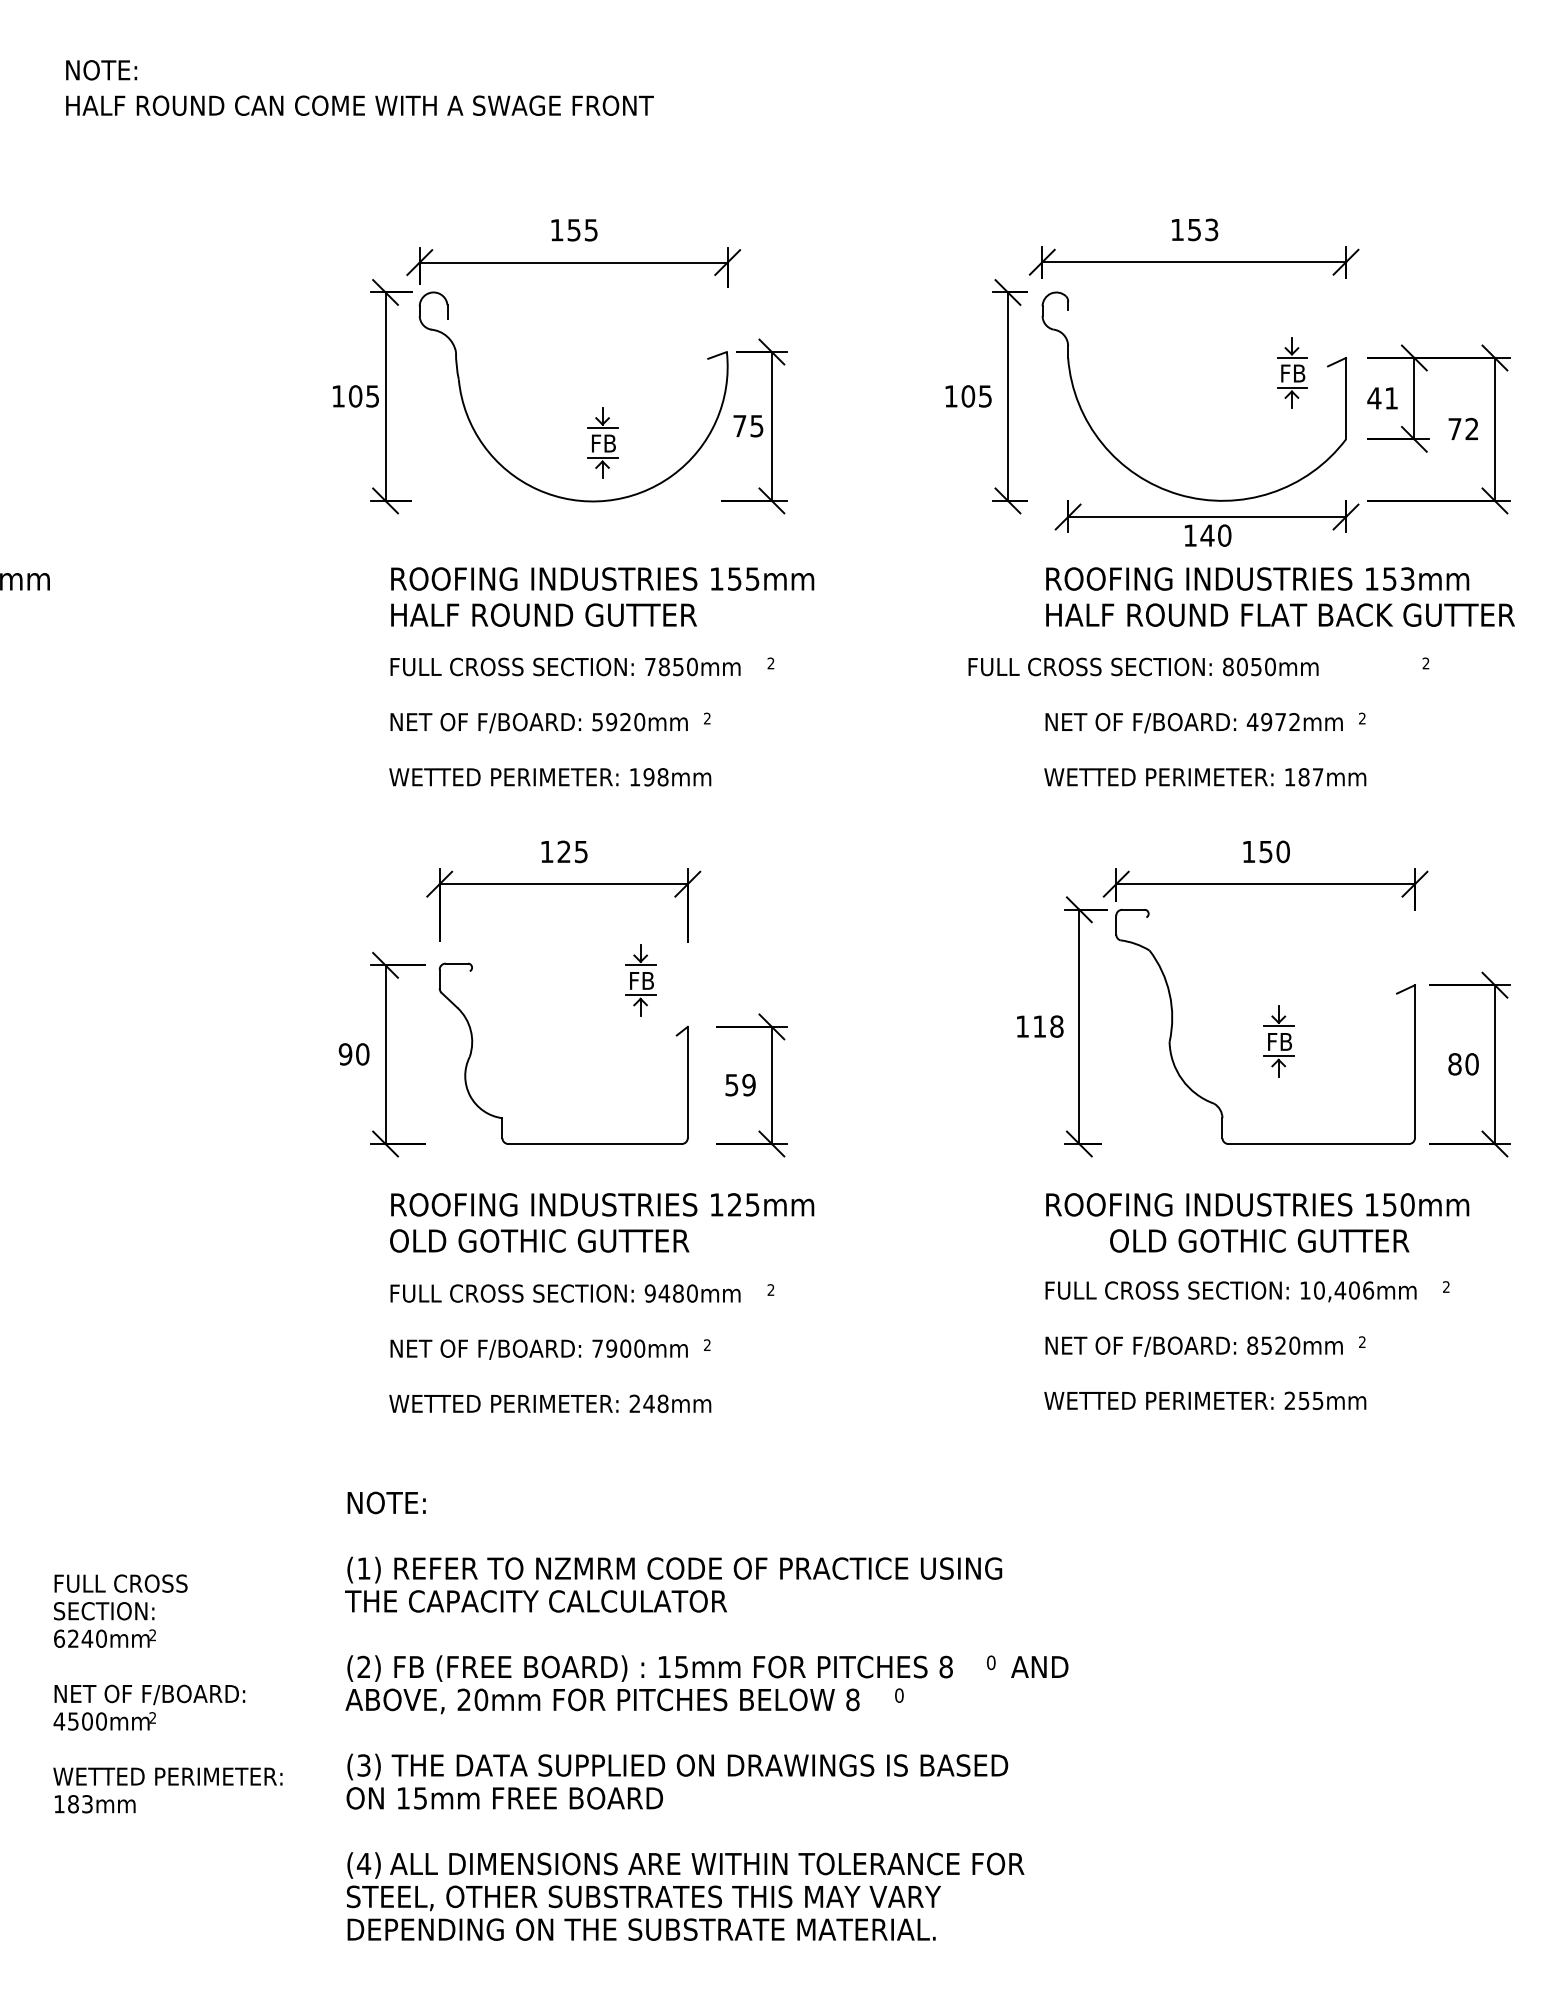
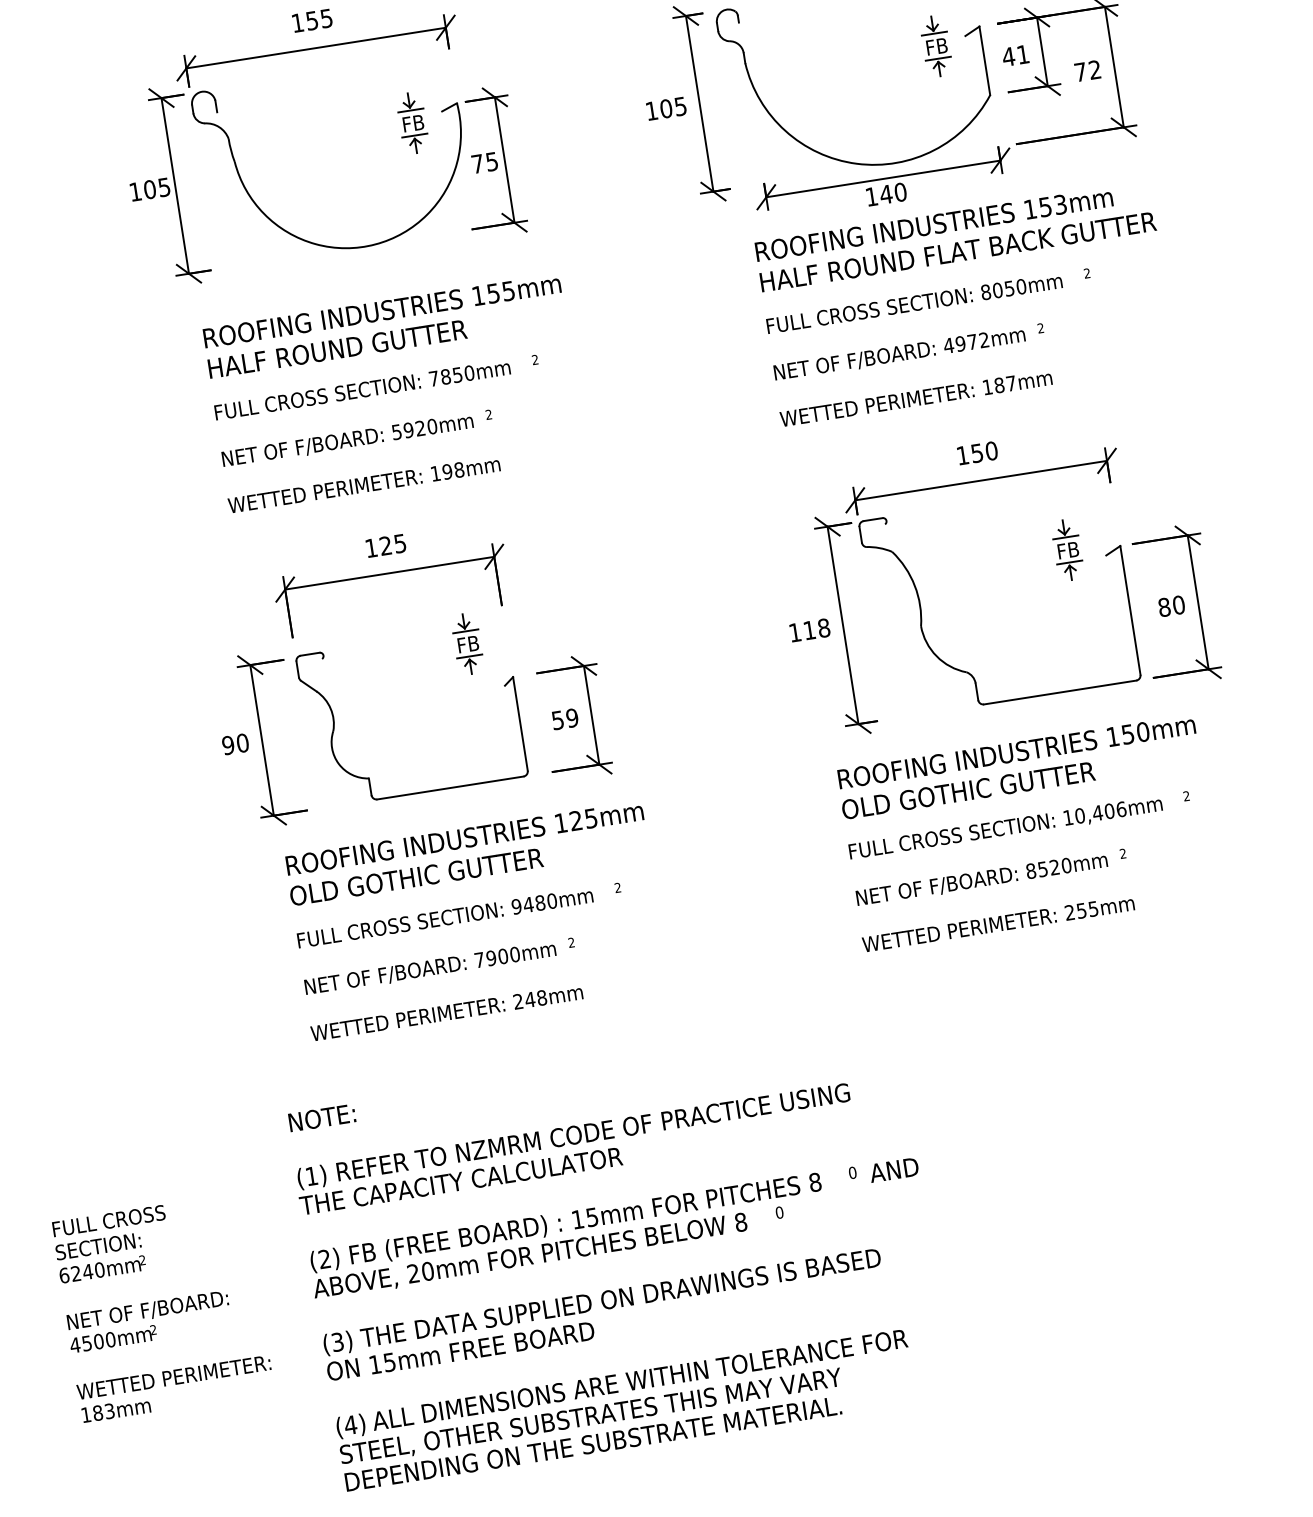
part: (602, 442) -> (412, 122), moved
text: (1143, 666) -> (914, 303), moved
part: (1278, 1041) -> (1067, 550), moved
text: (1259, 1240) -> (968, 790), moved

